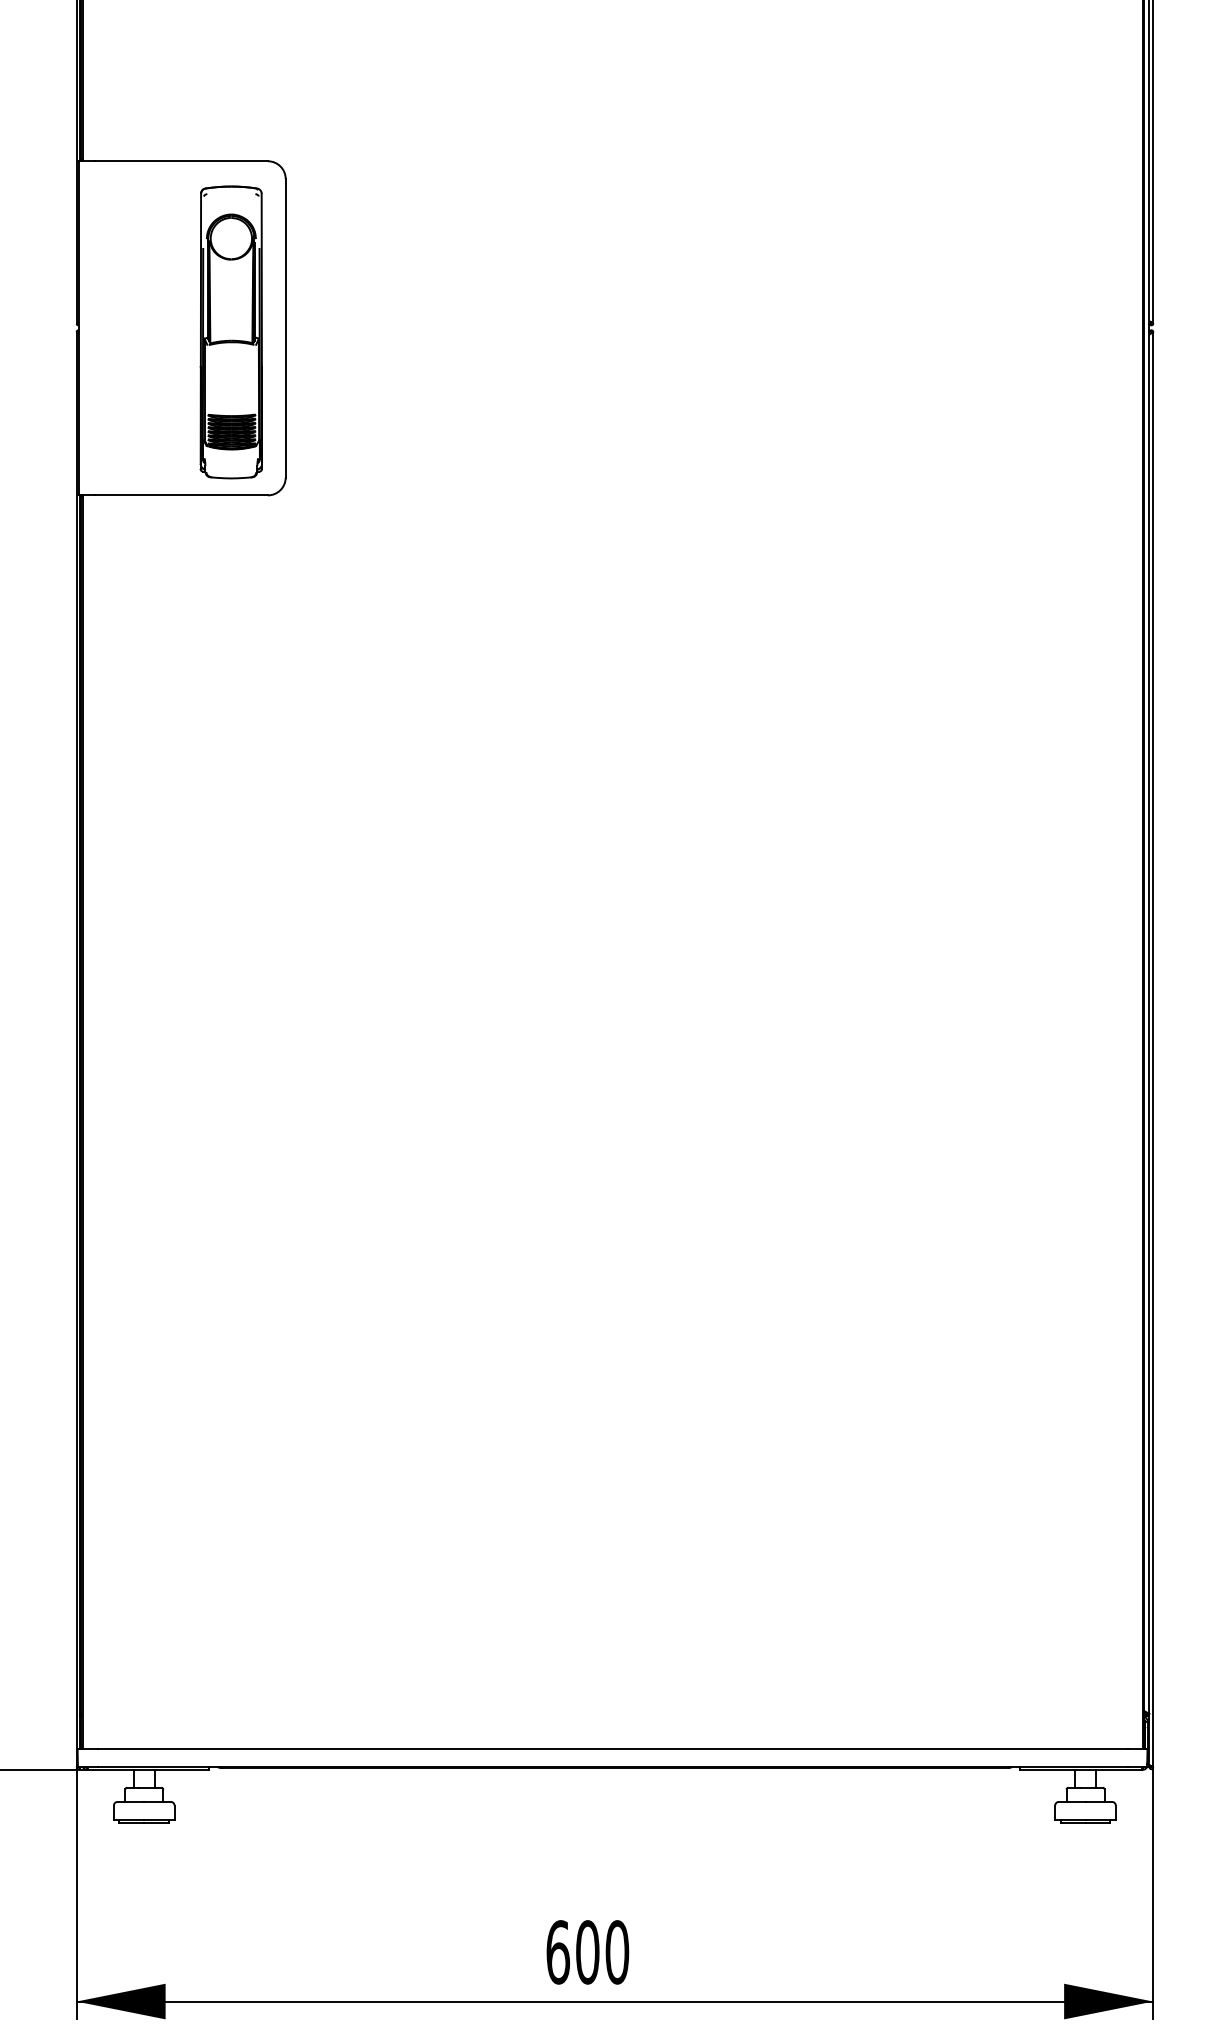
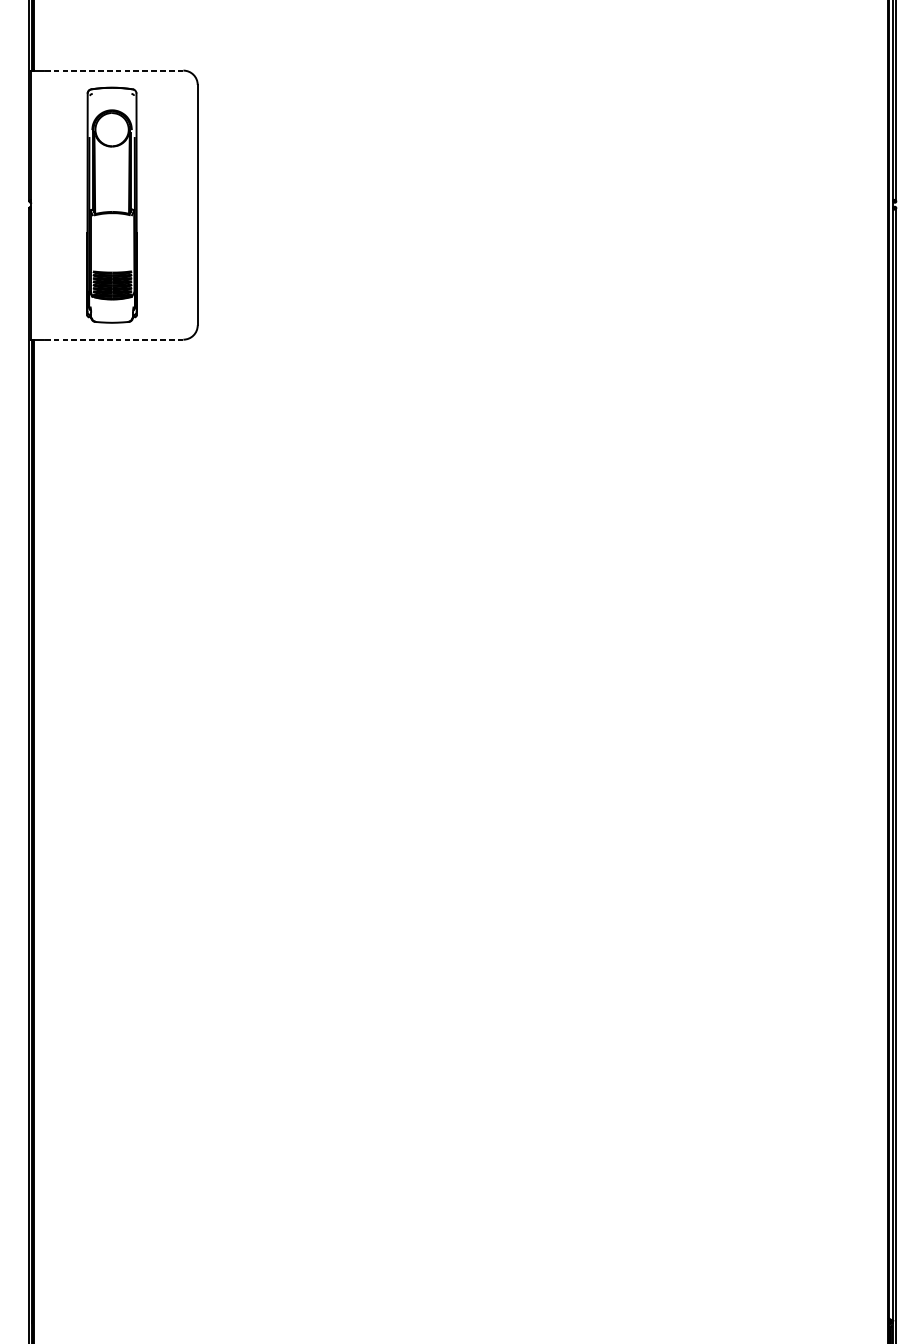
line: (180, 161) -> (113, 70), solid -> dashed
part: (230, 332) -> (111, 205), moved
line: (180, 495) -> (113, 339), solid -> dashed

